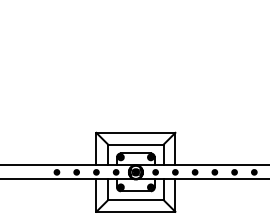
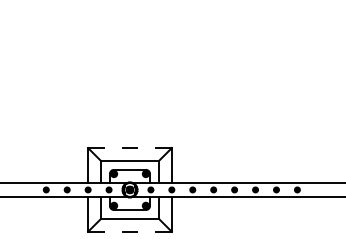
line: (135, 133) -> (129, 148), solid -> dashed
line: (135, 211) -> (129, 231), solid -> dashed

